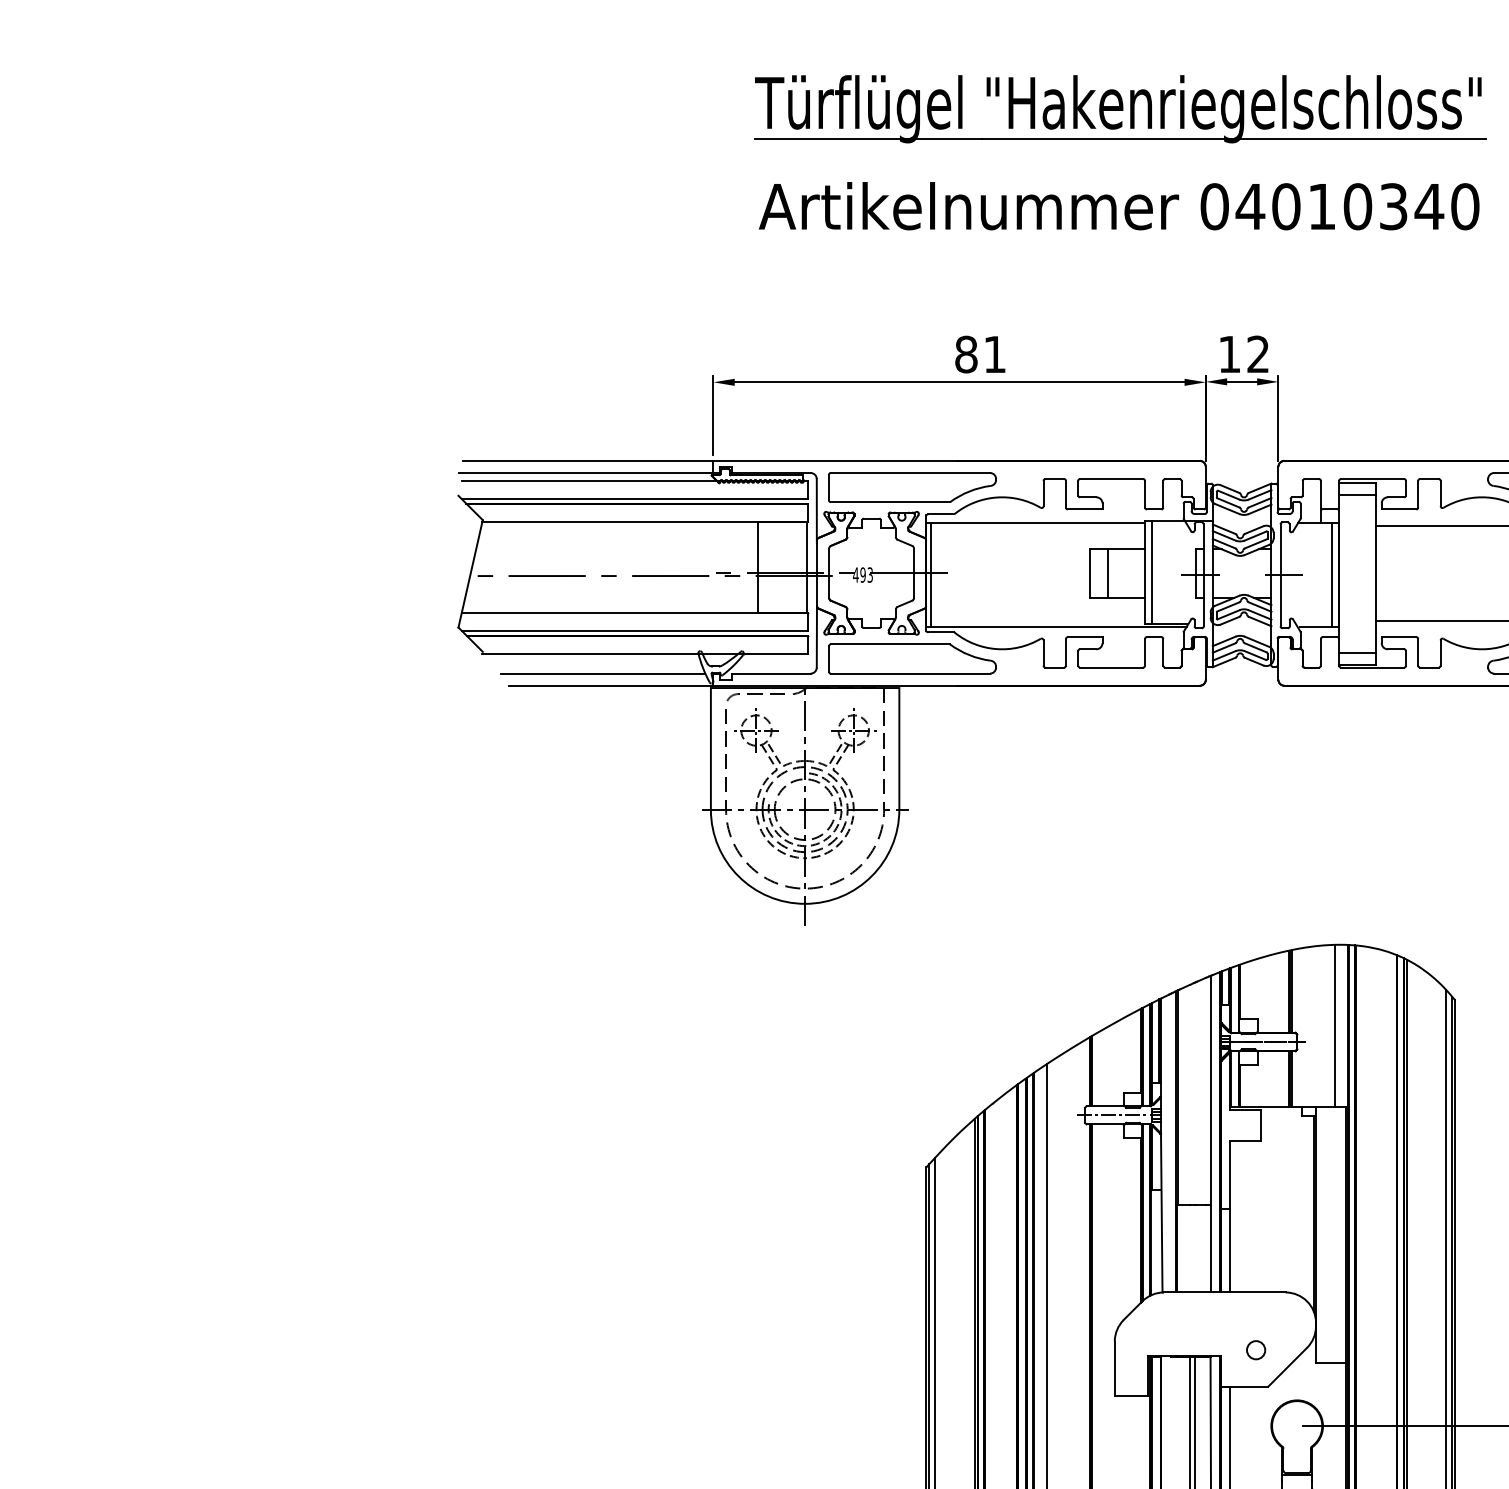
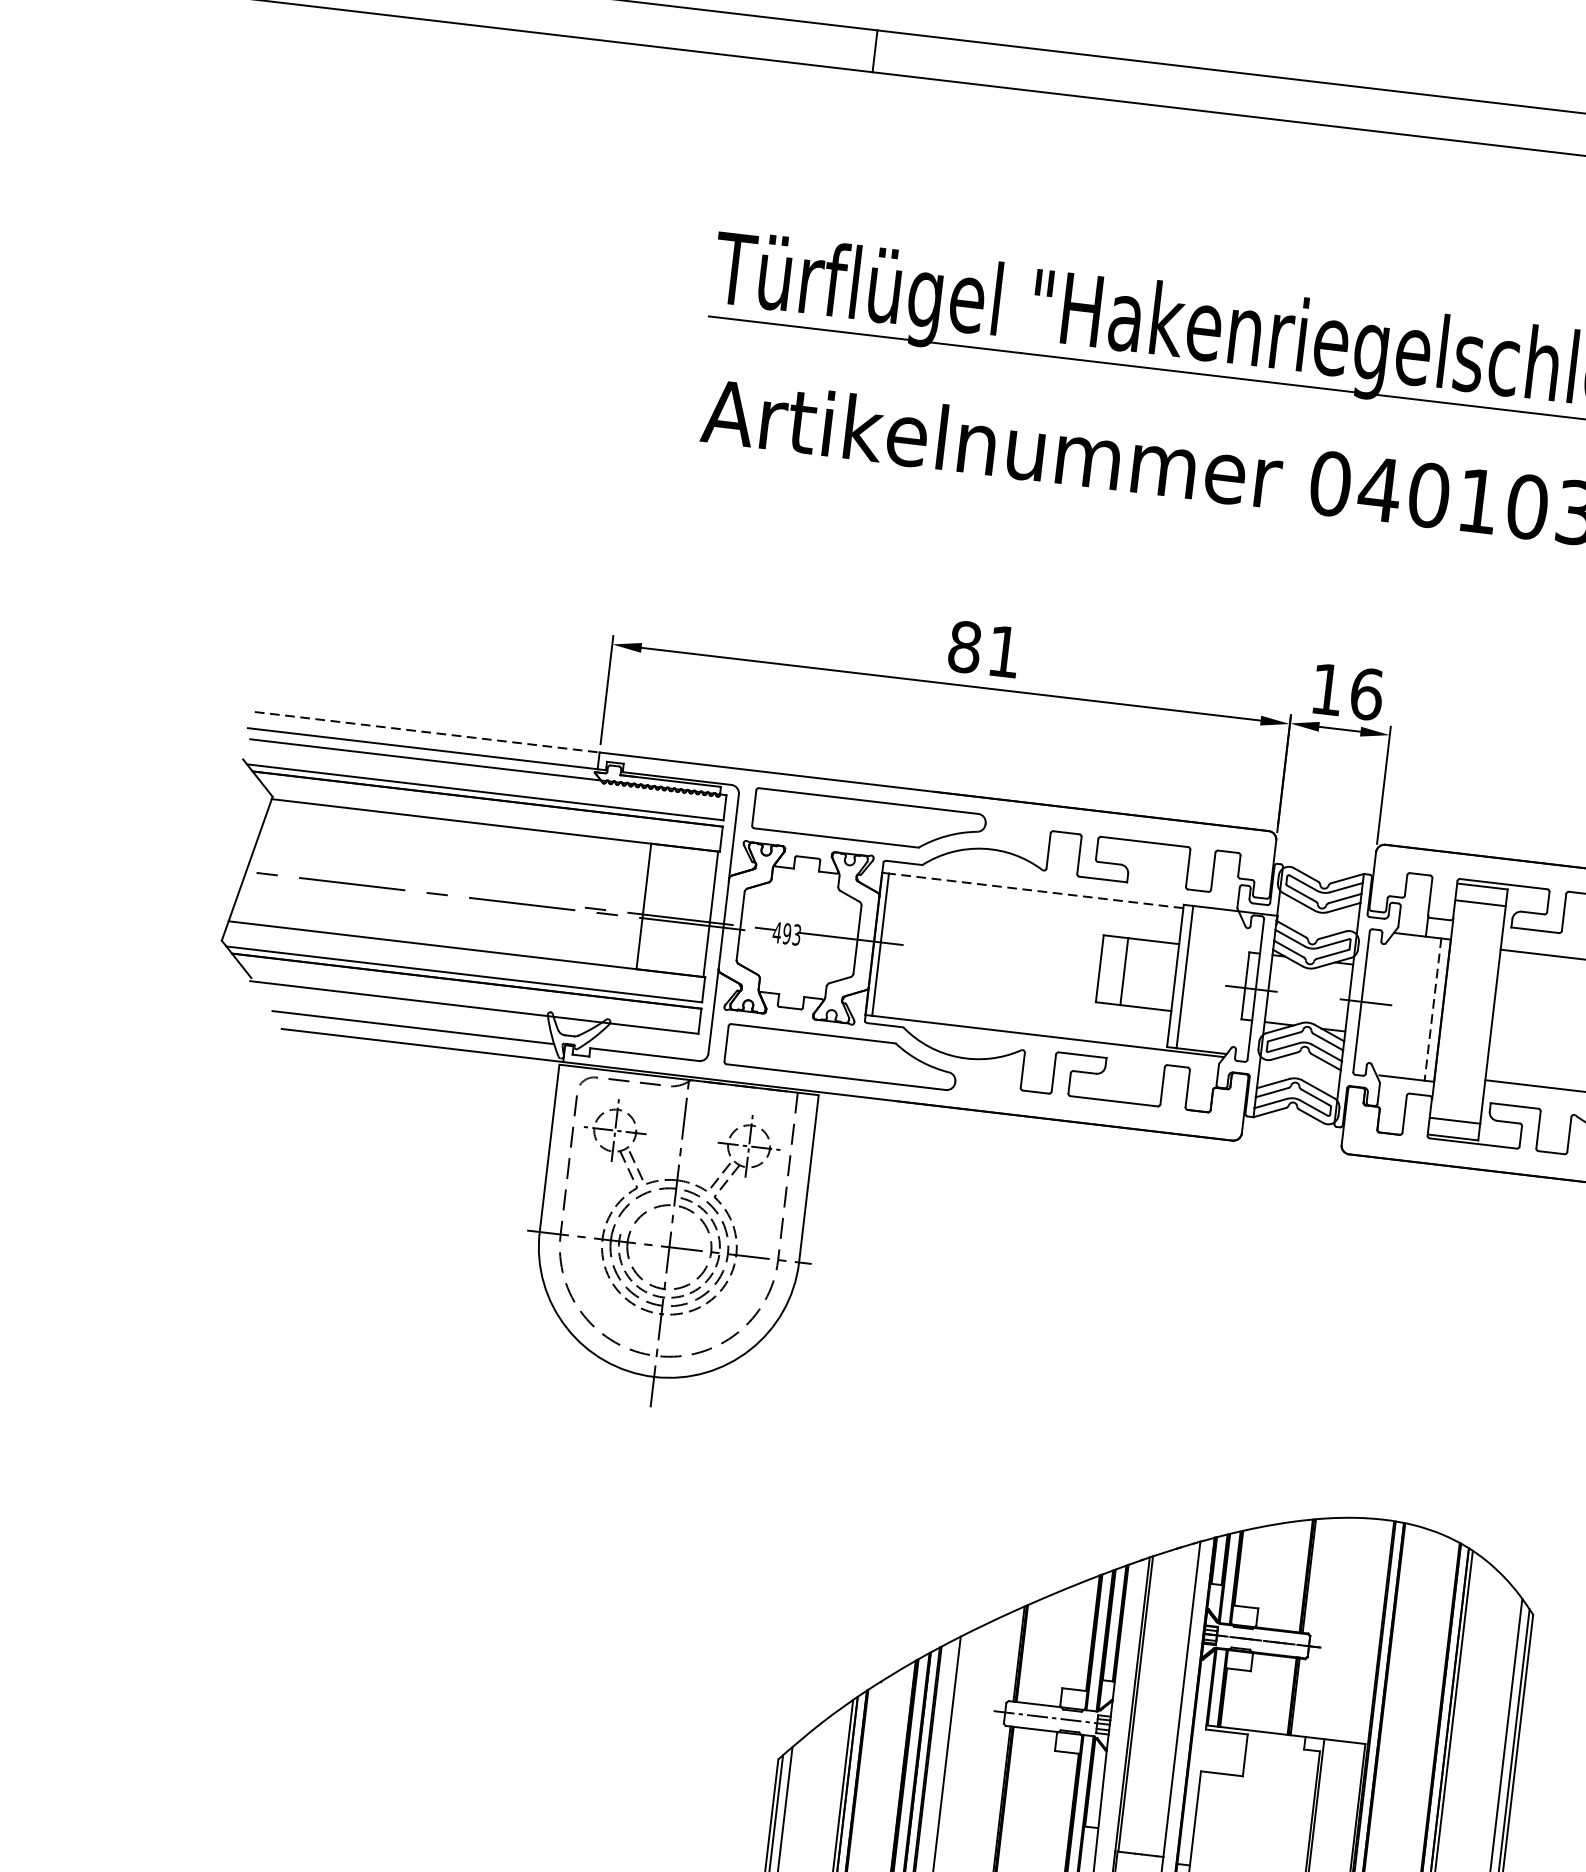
text: (1258, 354) -> (1366, 694), 12 -> 16
line: (588, 460) -> (427, 731), solid -> dashed
line: (1038, 523) -> (1036, 891), solid -> dashed
line: (1332, 574) -> (1433, 1008), solid -> dashed
line: (1334, 1026) -> (1362, 1631), removed

